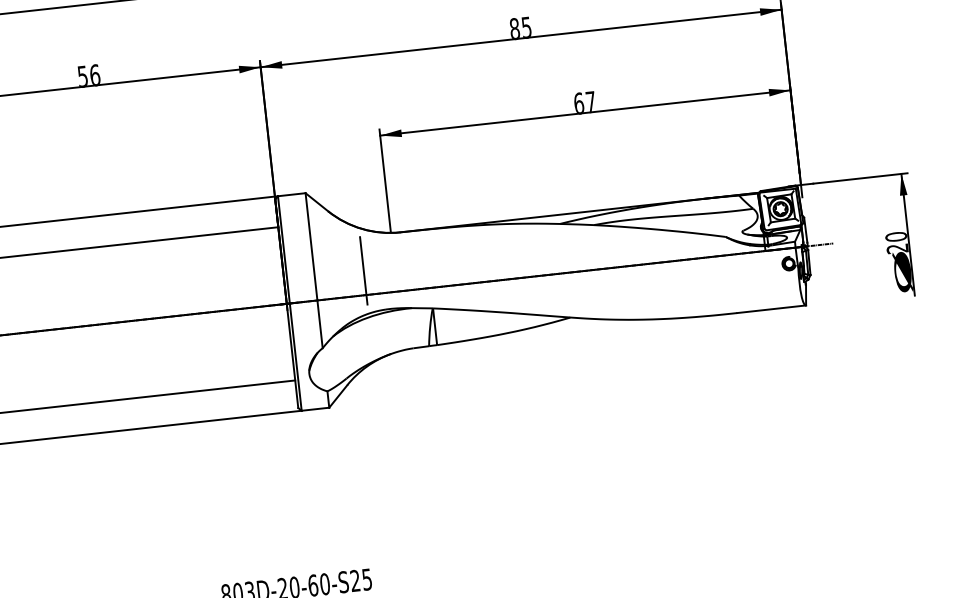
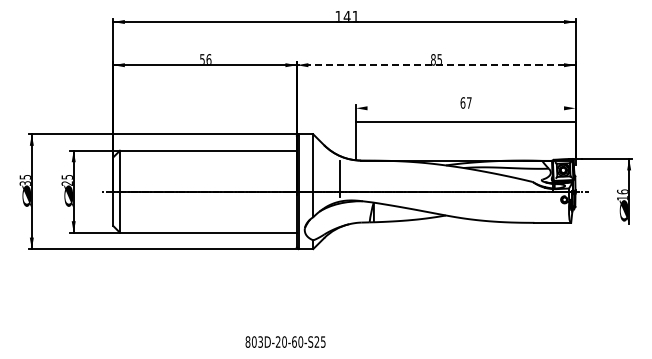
line: (519, 39) -> (435, 65), solid -> dashed
line: (584, 113) -> (465, 122), moved
text: (896, 241) -> (622, 194), 20 -> 16

